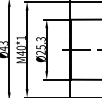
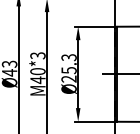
text: (20, 37) -> (36, 54), M40*1 -> M40*3

